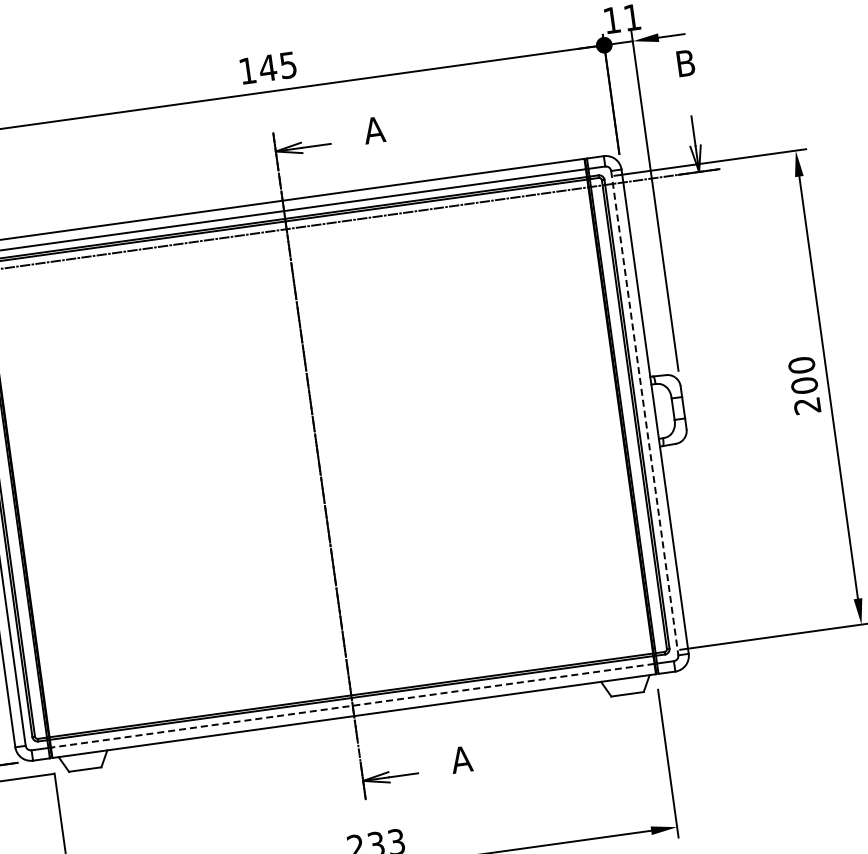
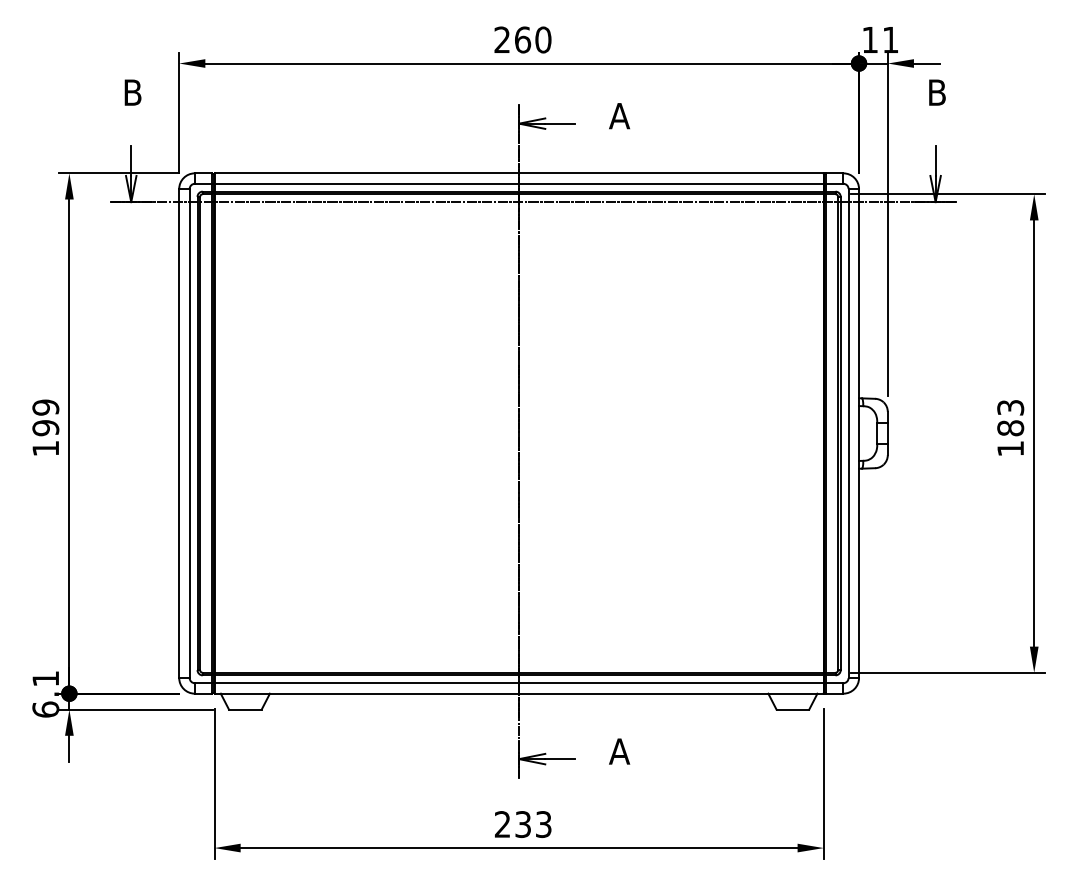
text: (267, 67) -> (522, 39), 145 -> 260
text: (804, 384) -> (1010, 427), 200 -> 183
line: (644, 414) -> (848, 434), dashed -> solid
line: (353, 705) -> (519, 683), dashed -> solid

